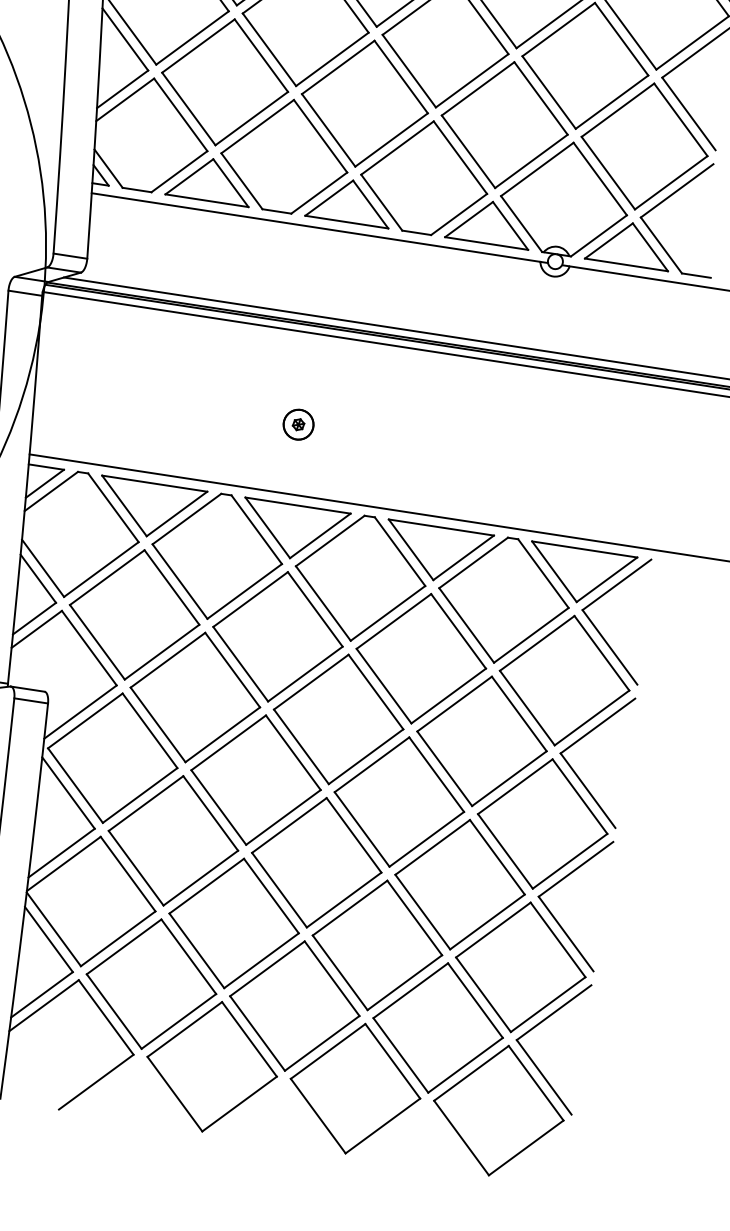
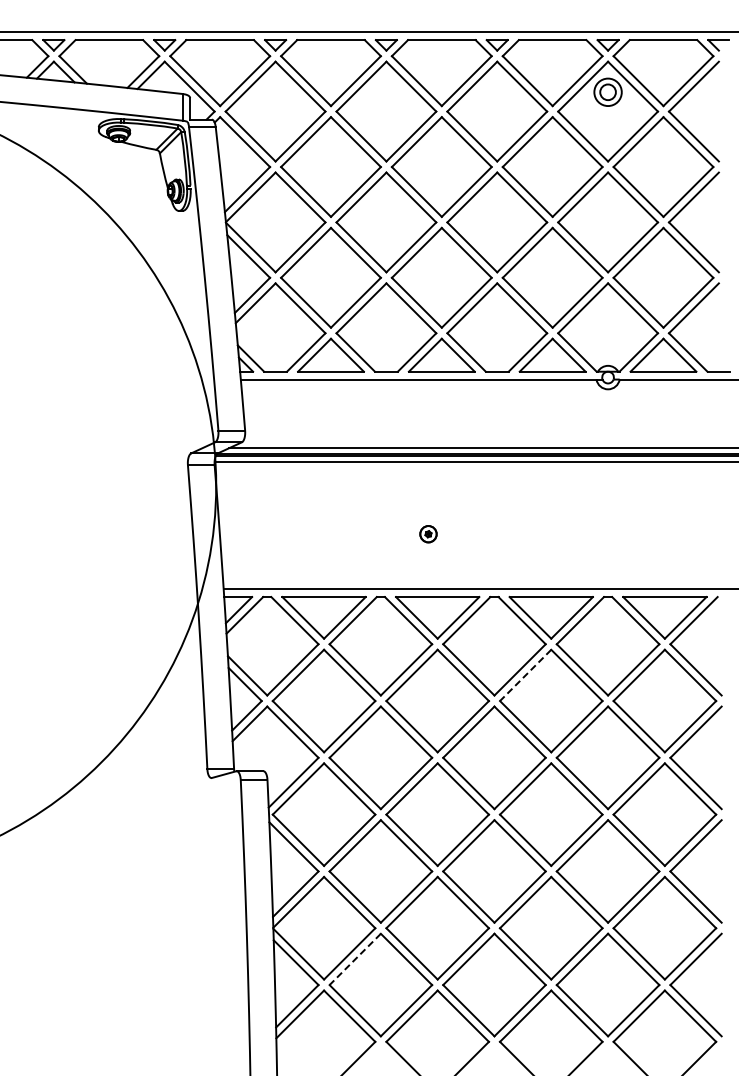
part: (298, 423) -> (428, 533), size x0.7
line: (393, 621) -> (525, 675), solid -> dashed
line: (123, 946) -> (354, 959), solid -> dashed

